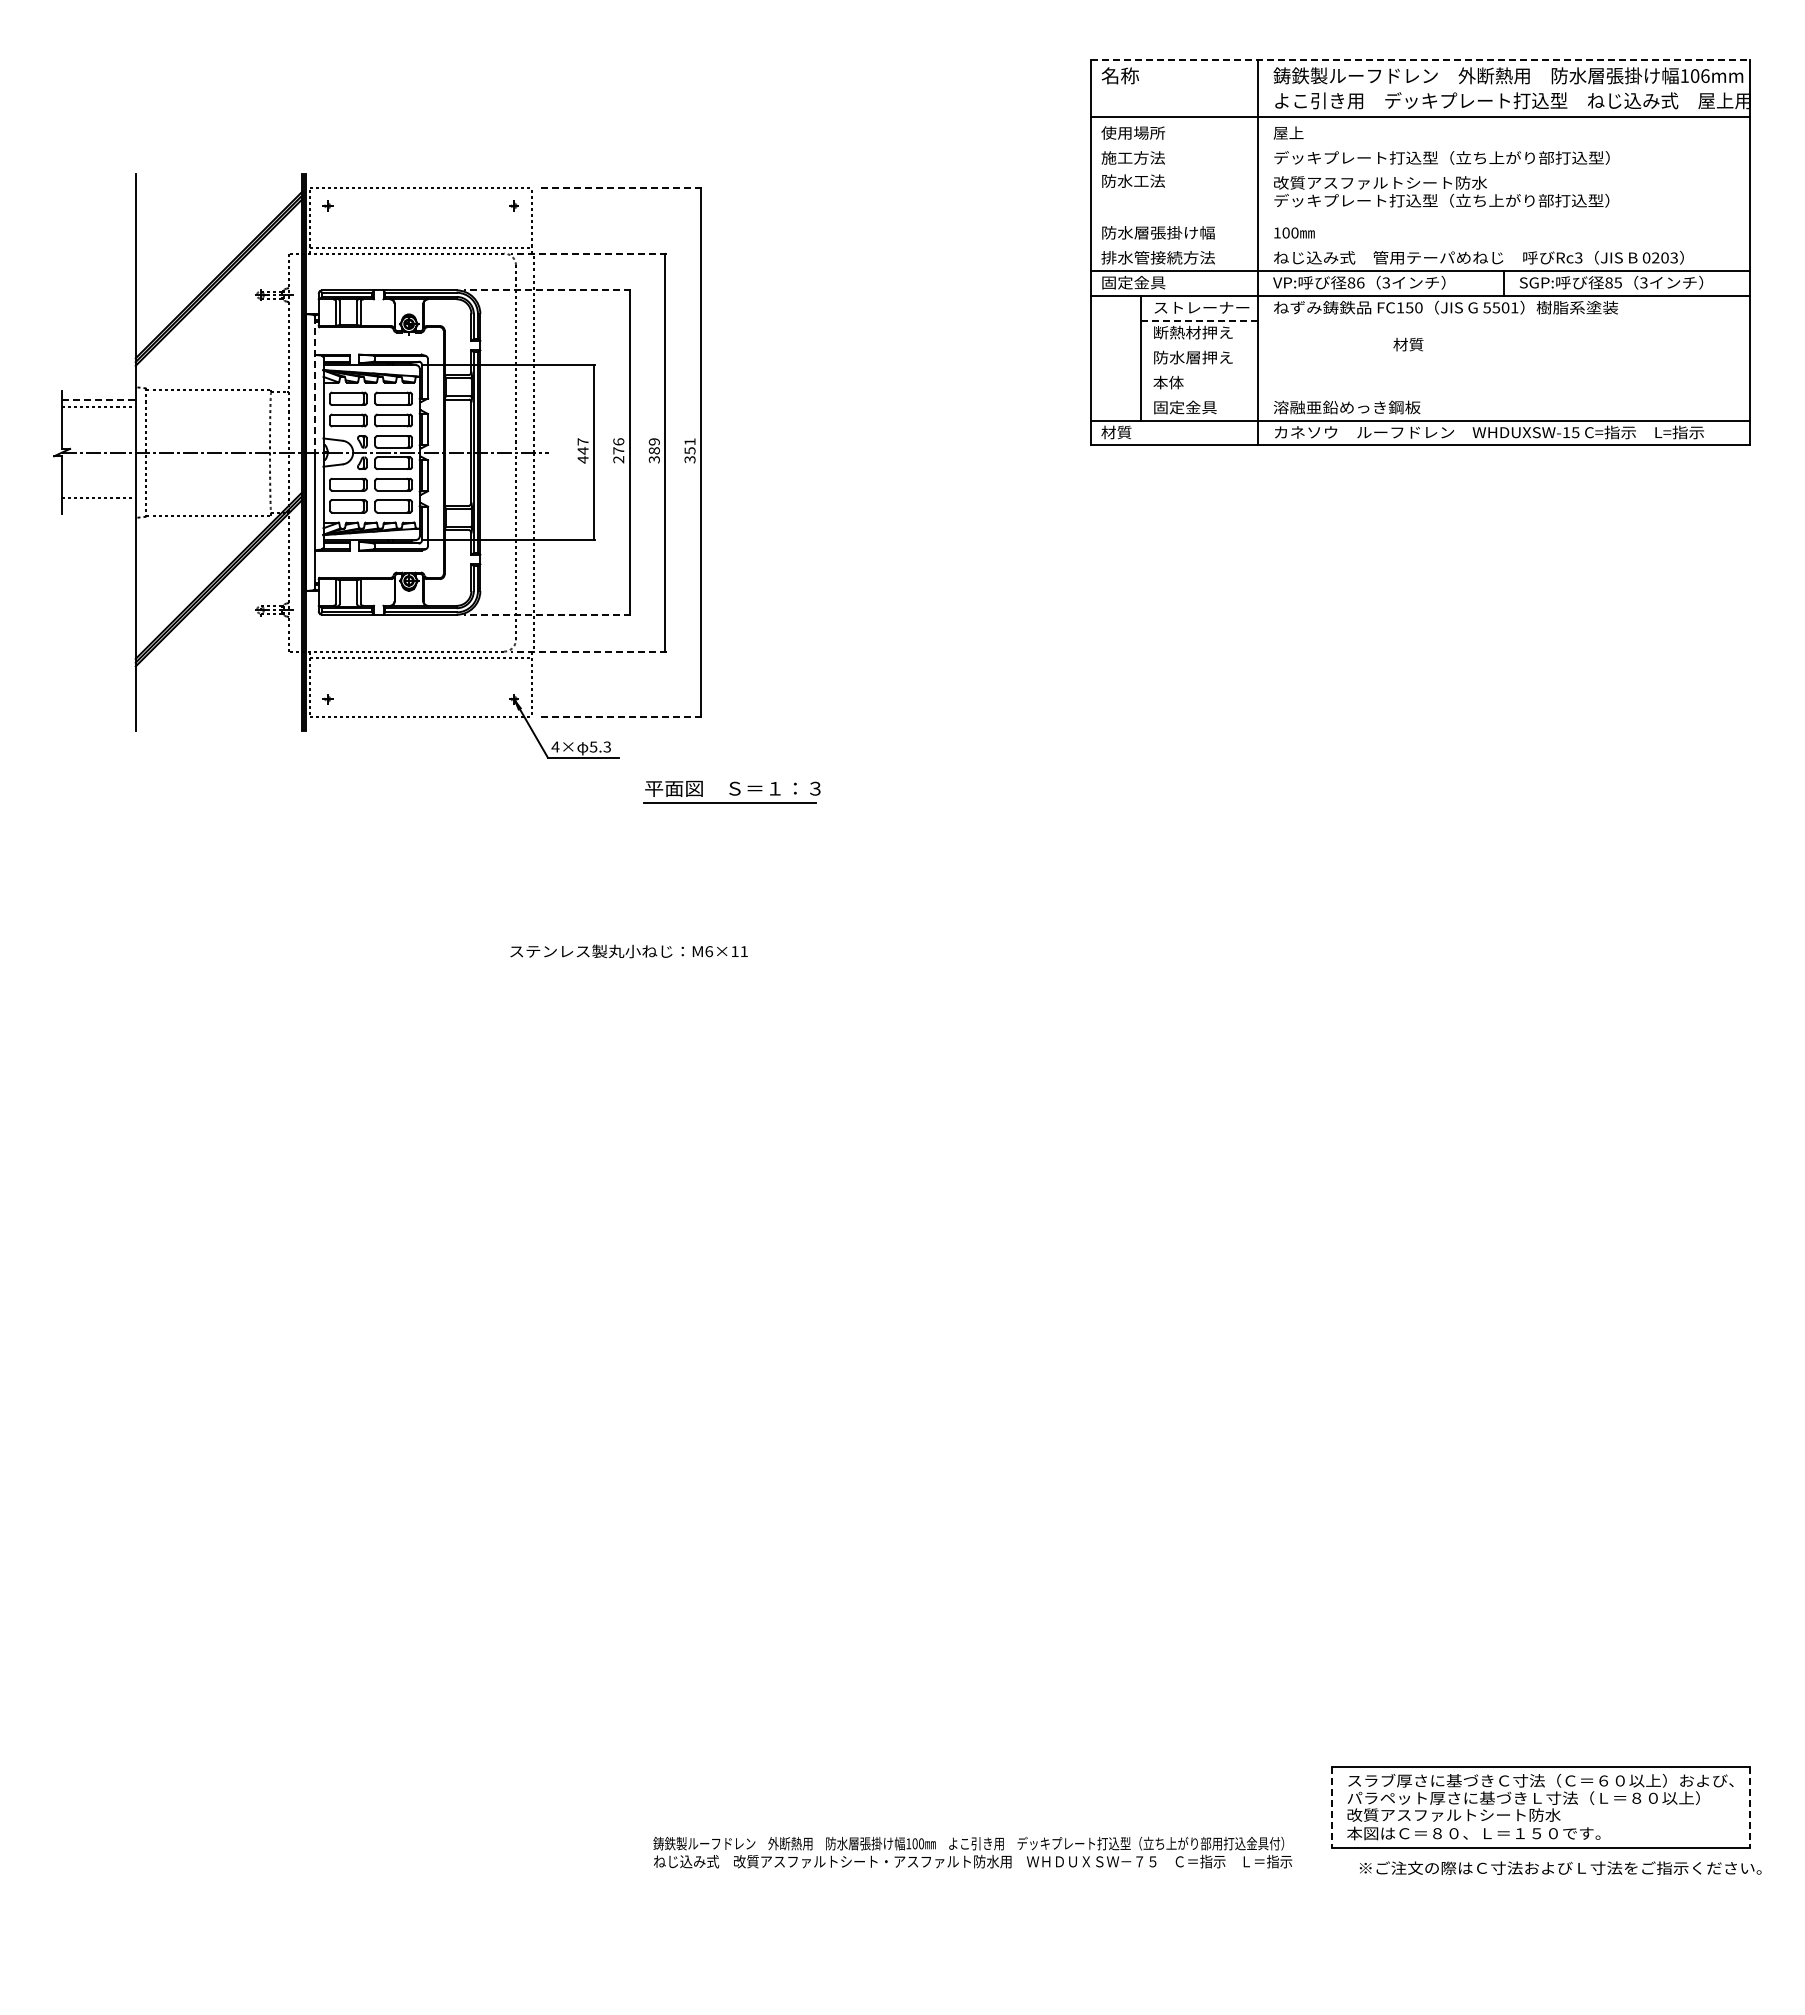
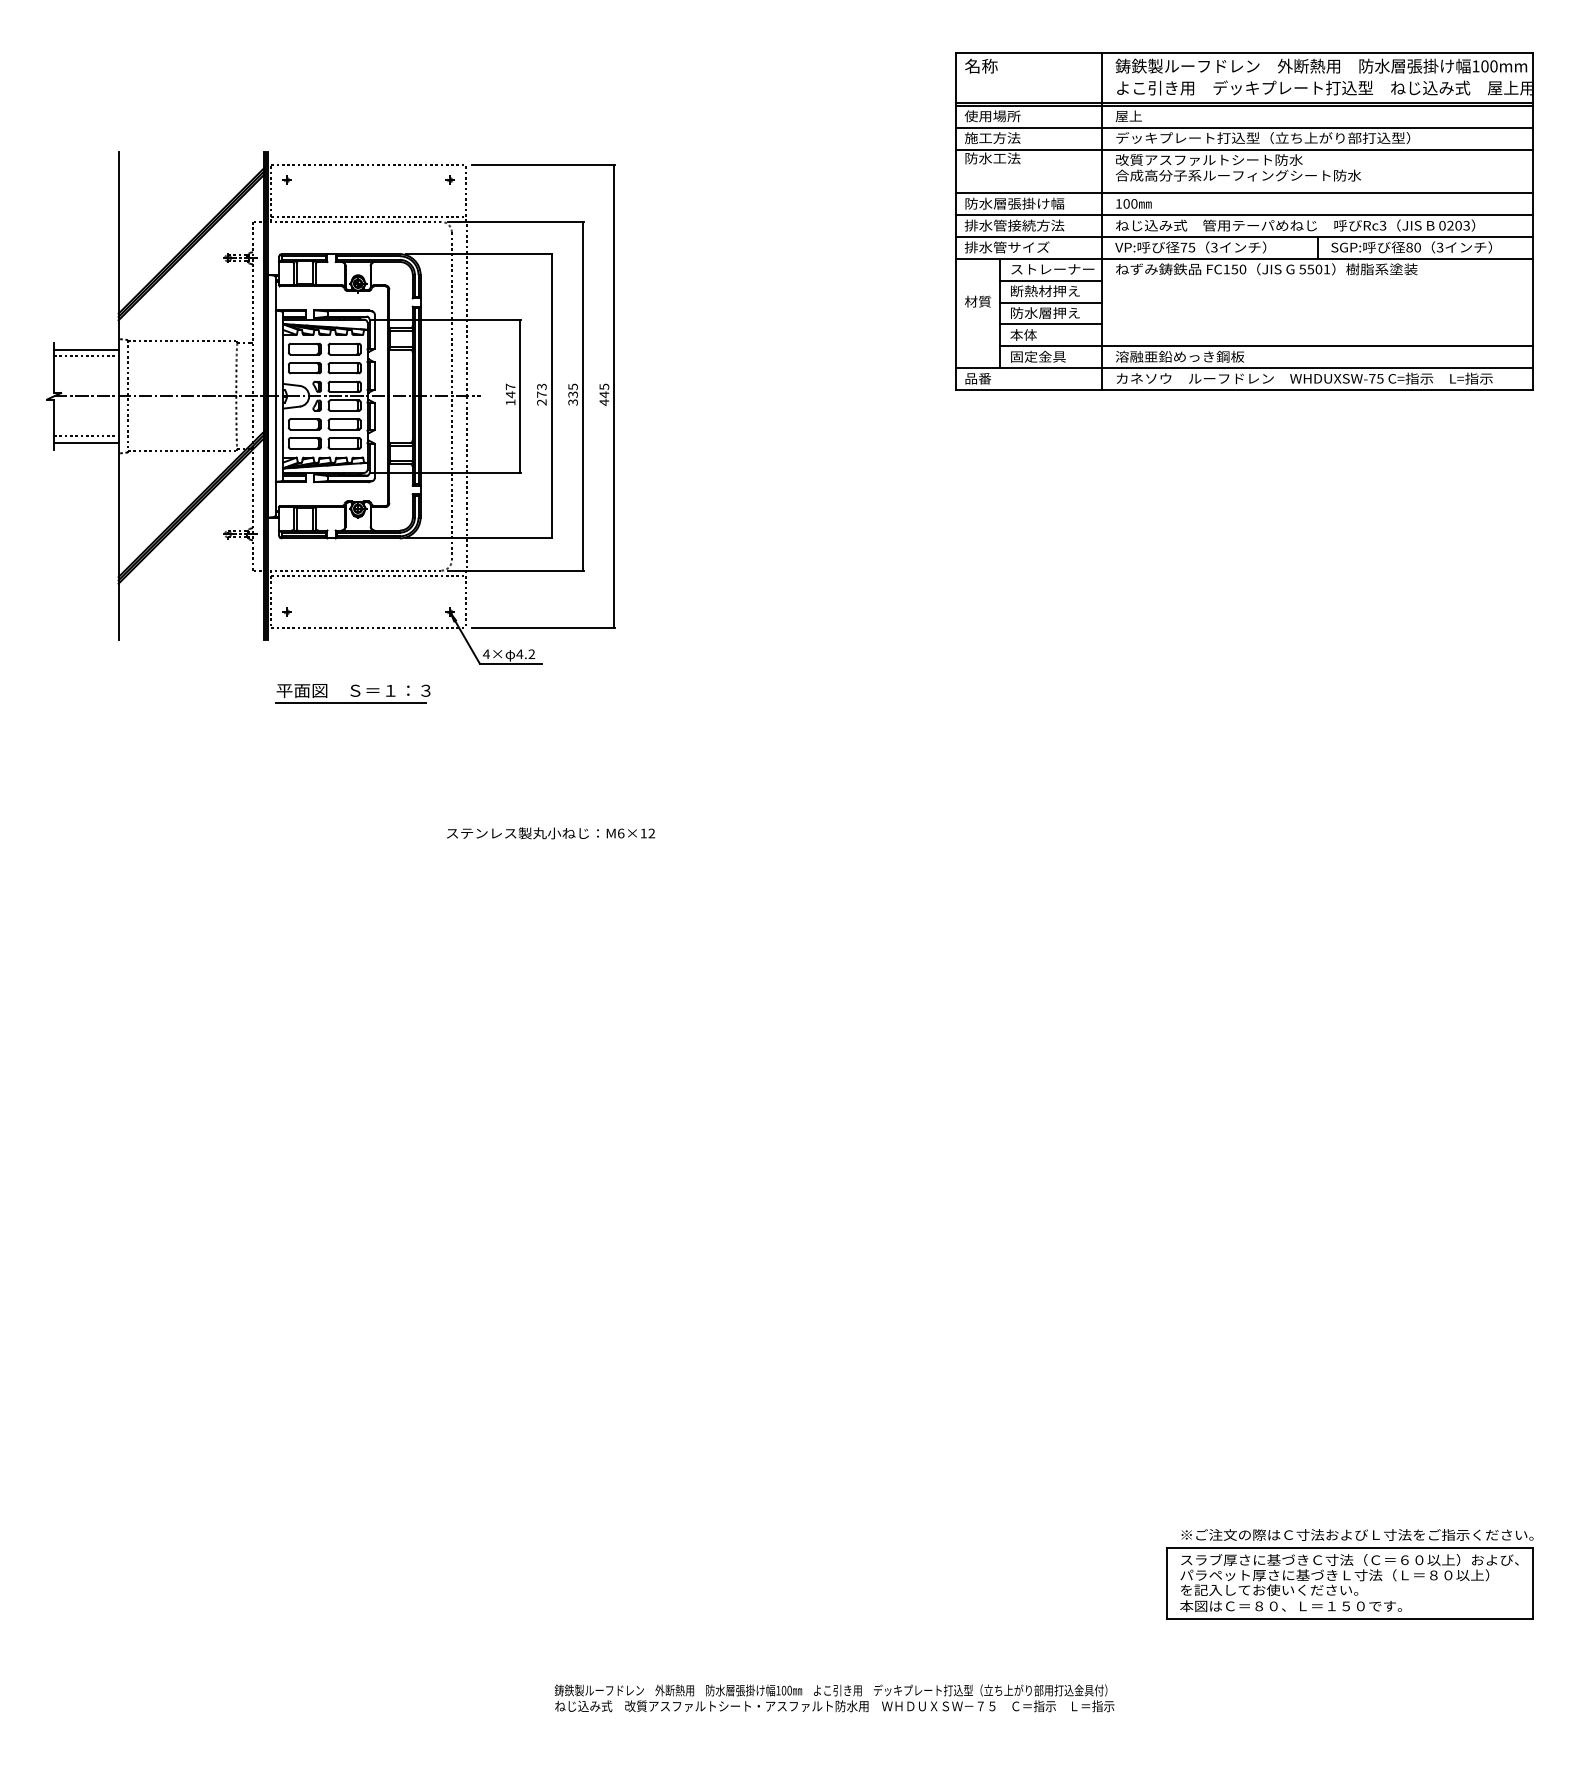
line: (1421, 60) -> (1245, 52), dashed -> solid
text: (1705, 75) -> (1494, 65), 106mm -> 100mm
line: (1420, 121) -> (1244, 106), added
line: (1420, 146) -> (1244, 128), added
line: (1420, 170) -> (1244, 149), added
line: (620, 188) -> (543, 164), dashed -> solid
text: (1441, 200) -> (1262, 175), デッキプレート打込型（立ち上がり部打込型） -> 合成高分子系ルーフィングシート防水
line: (1420, 220) -> (1244, 192), added
line: (1420, 245) -> (1244, 214), added
line: (588, 253) -> (515, 221), dashed -> solid
text: (1149, 282) -> (1006, 247), 固定金具 -> 排水管サイズ
text: (1355, 282) -> (1187, 247), 86 -> 75
text: (1617, 282) -> (1416, 247), 85 -> 80
line: (547, 290) -> (479, 254), dashed -> solid
line: (1199, 320) -> (1050, 280), dashed -> solid
text: (1408, 344) -> (978, 301), moved
line: (1199, 345) -> (1050, 302), added
line: (1199, 370) -> (1050, 324), added
line: (315, 384) -> (276, 336), dashed -> solid
line: (1445, 395) -> (1266, 346), added
line: (98, 399) -> (86, 349), dashed -> solid
text: (1116, 432) -> (978, 378), 材質 -> 品番
text: (1566, 432) -> (1372, 378), WHDUXSW-15 -> WHDUXSW-75
text: (618, 441) -> (541, 386), 276 -> 273
text: (653, 446) -> (572, 390), 389 -> 335
text: (689, 450) -> (603, 394), 351 -> 445
text: (582, 459) -> (510, 402), 447 -> 147
line: (98, 505) -> (86, 442), added
line: (547, 614) -> (479, 538), dashed -> solid
line: (588, 651) -> (515, 570), dashed -> solid
line: (620, 716) -> (543, 627), dashed -> solid
text: (599, 746) -> (525, 653), 5.3 -> 4.2
part: (731, 792) -> (352, 694), moved
text: (743, 951) -> (651, 833), M6×11 -> M6×12
line: (1331, 1807) -> (1166, 1583), dashed -> solid
line: (1749, 1807) -> (1532, 1583), dashed -> solid
text: (1453, 1814) -> (1273, 1589), 改質アスファルトシート防水 -> を記入してお使いください。
text: (972, 1852) -> (834, 1698), moved
text: (1560, 1867) -> (1357, 1534), moved

